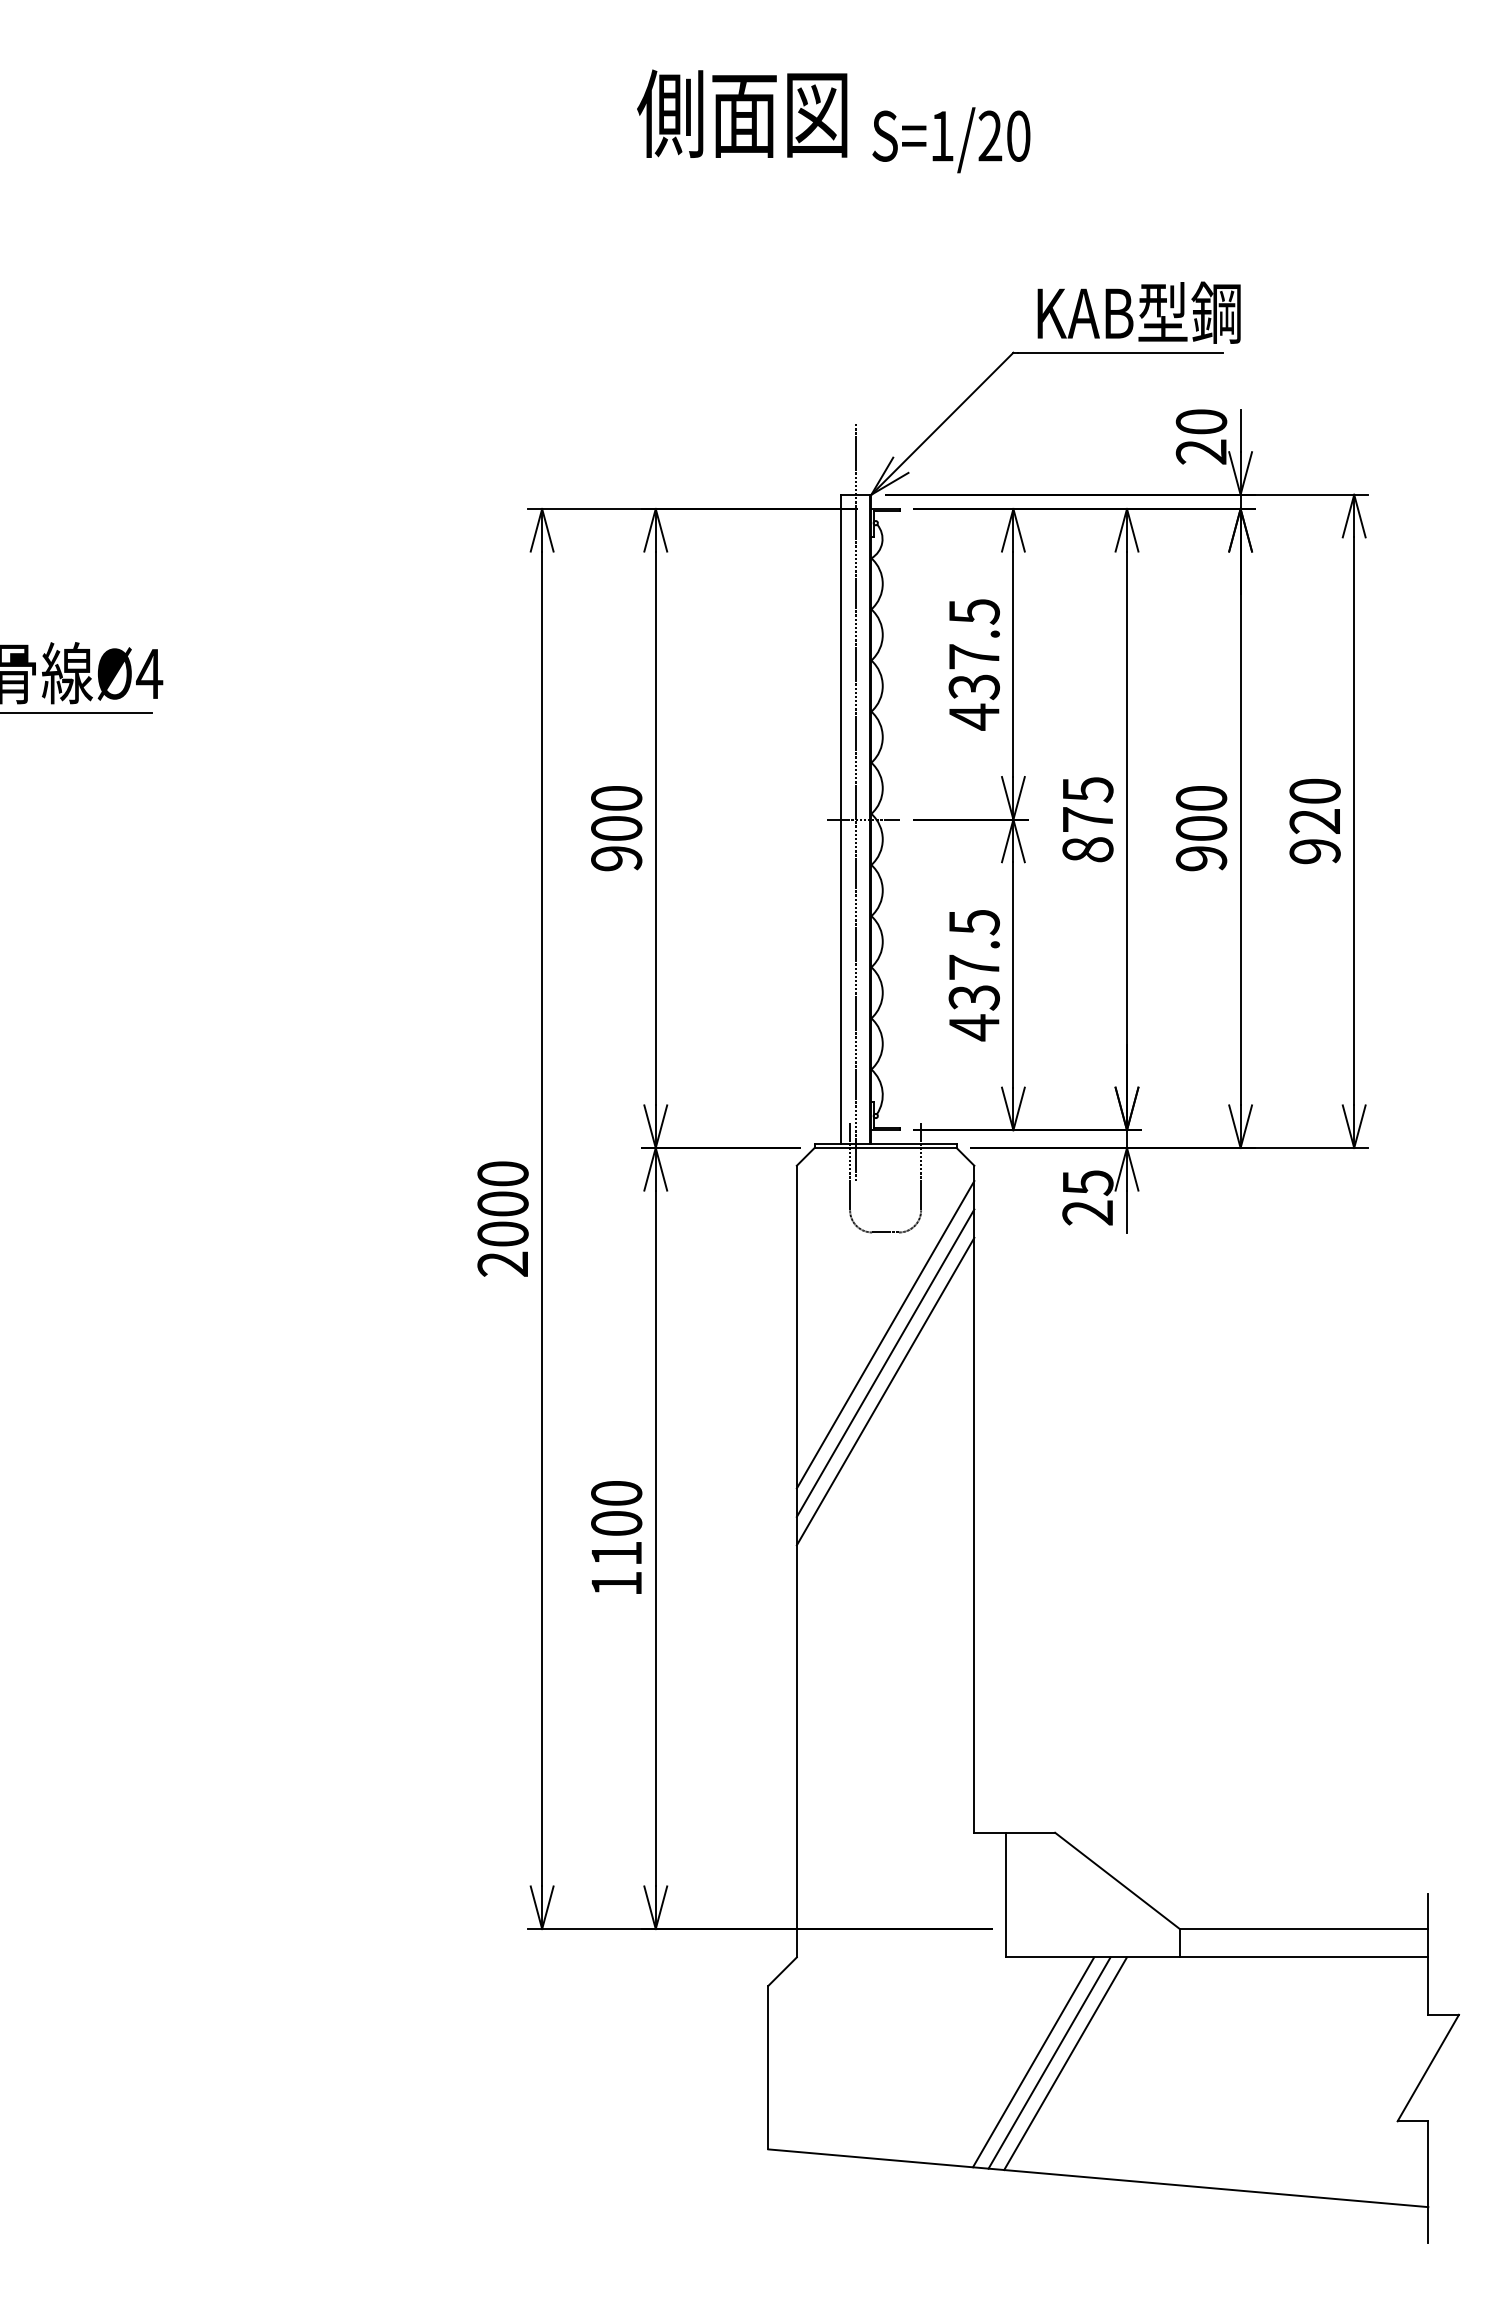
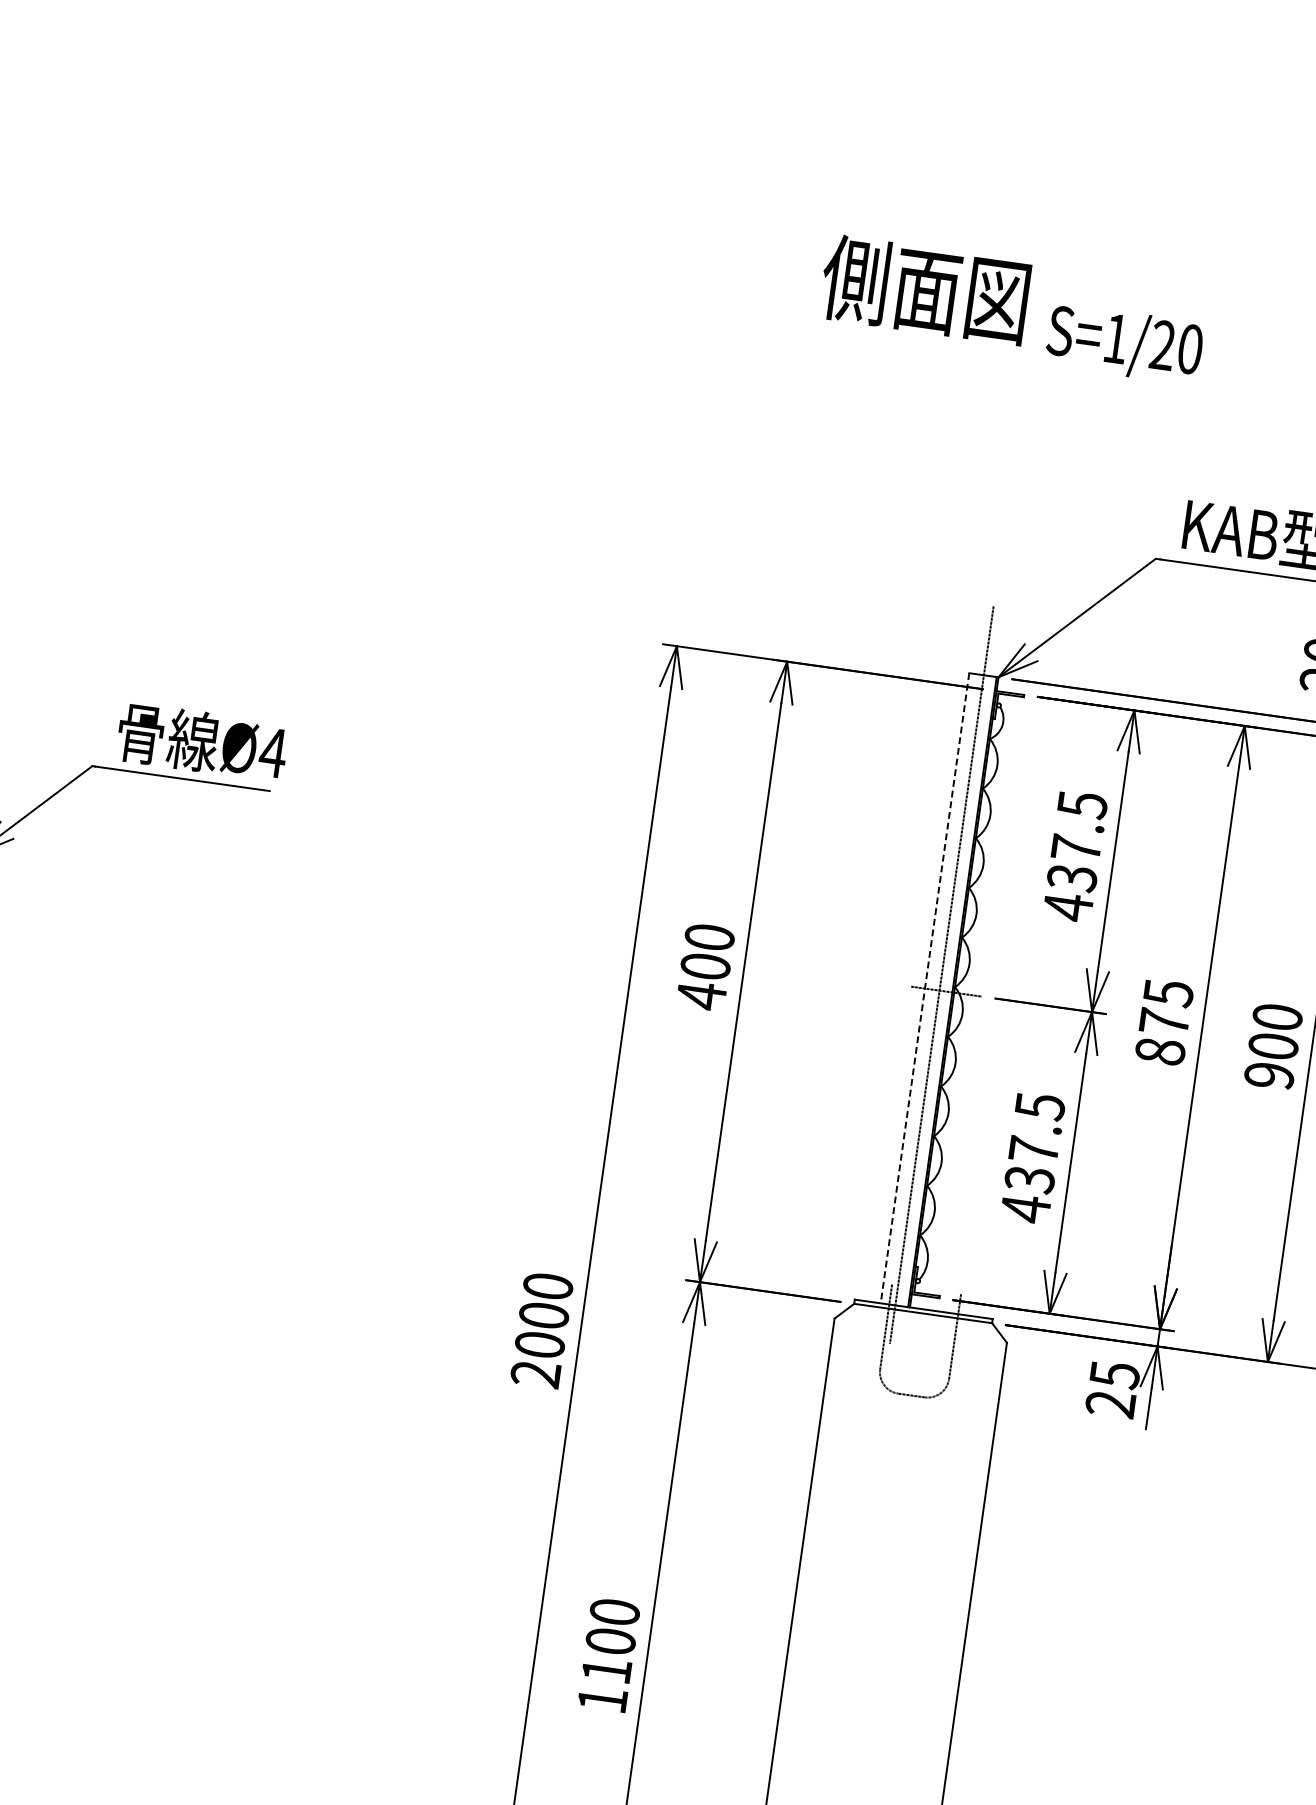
line: (841, 819) -> (925, 988), solid -> dashed
text: (616, 858) -> (701, 995), 900 -> 400
line: (885, 1334) -> (897, 1494), removed
line: (885, 1362) -> (893, 1521), removed
line: (885, 1391) -> (889, 1549), removed

